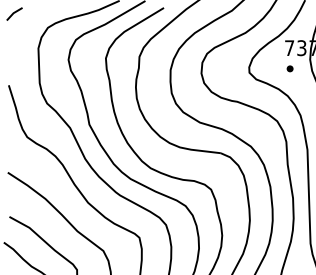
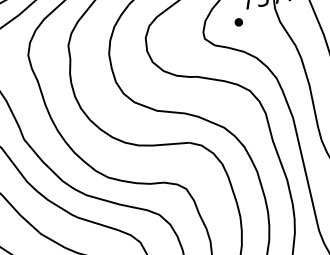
part: (289, 68) -> (237, 22), moved

